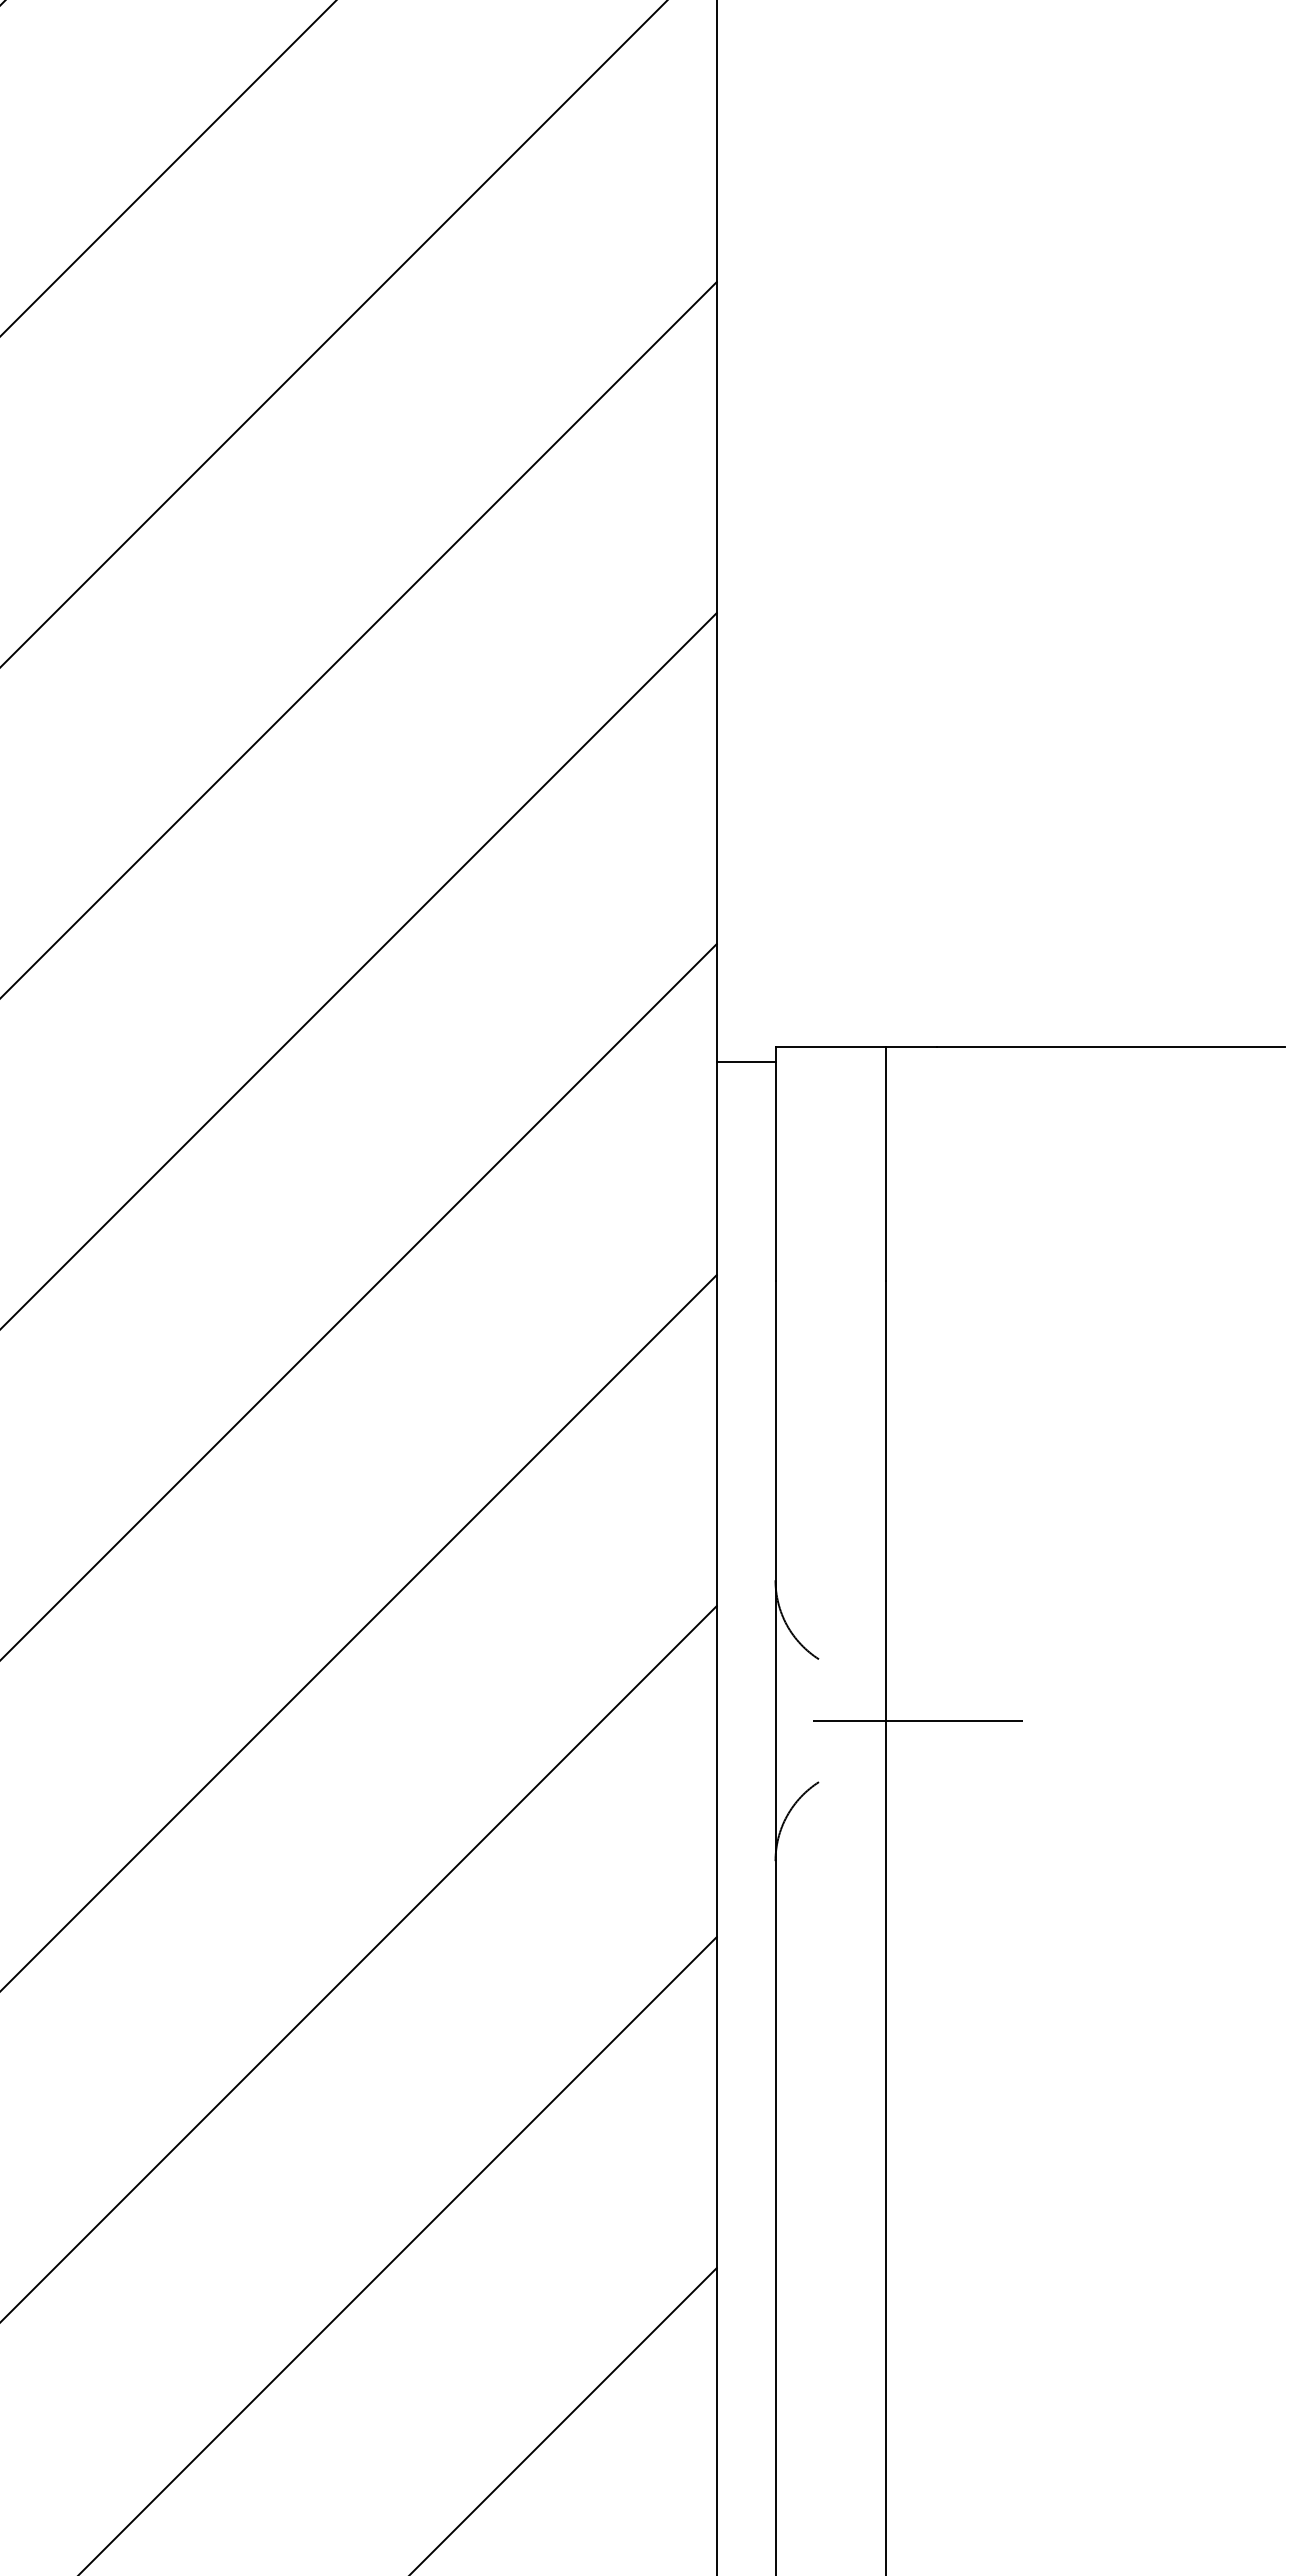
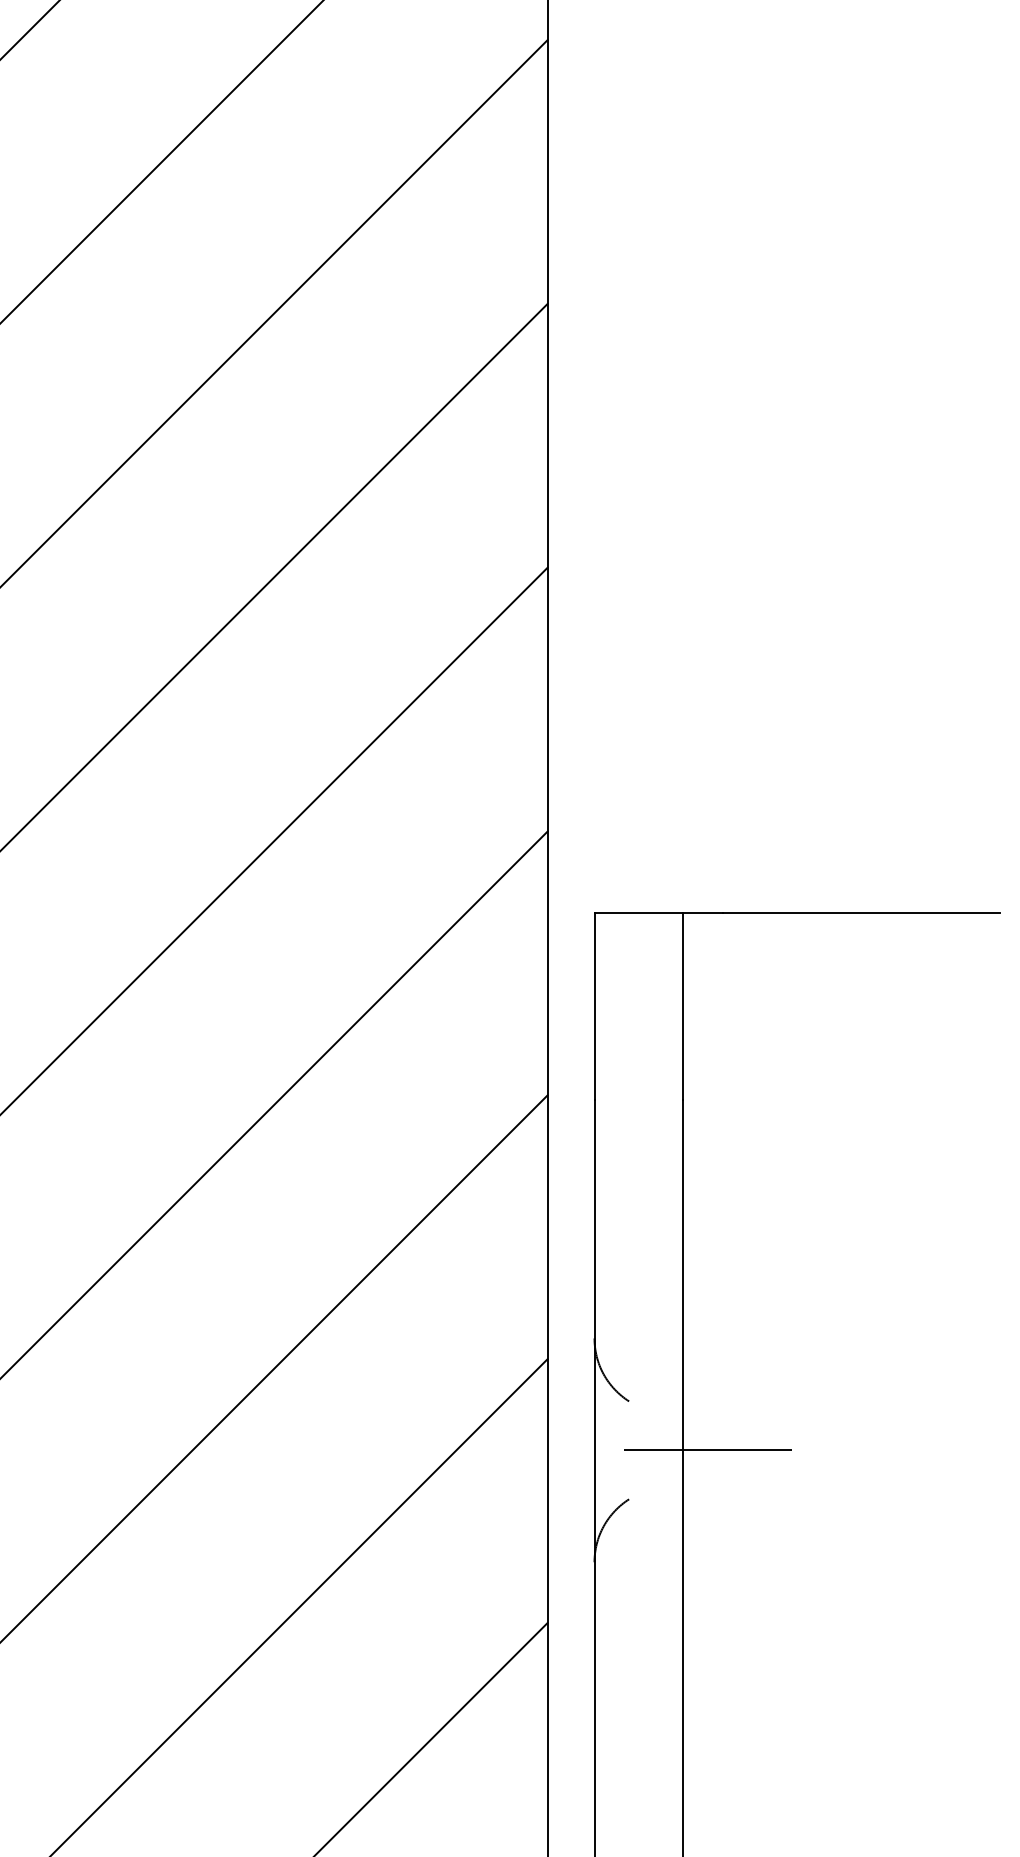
line: (746, 1061) -> (571, 924), removed

